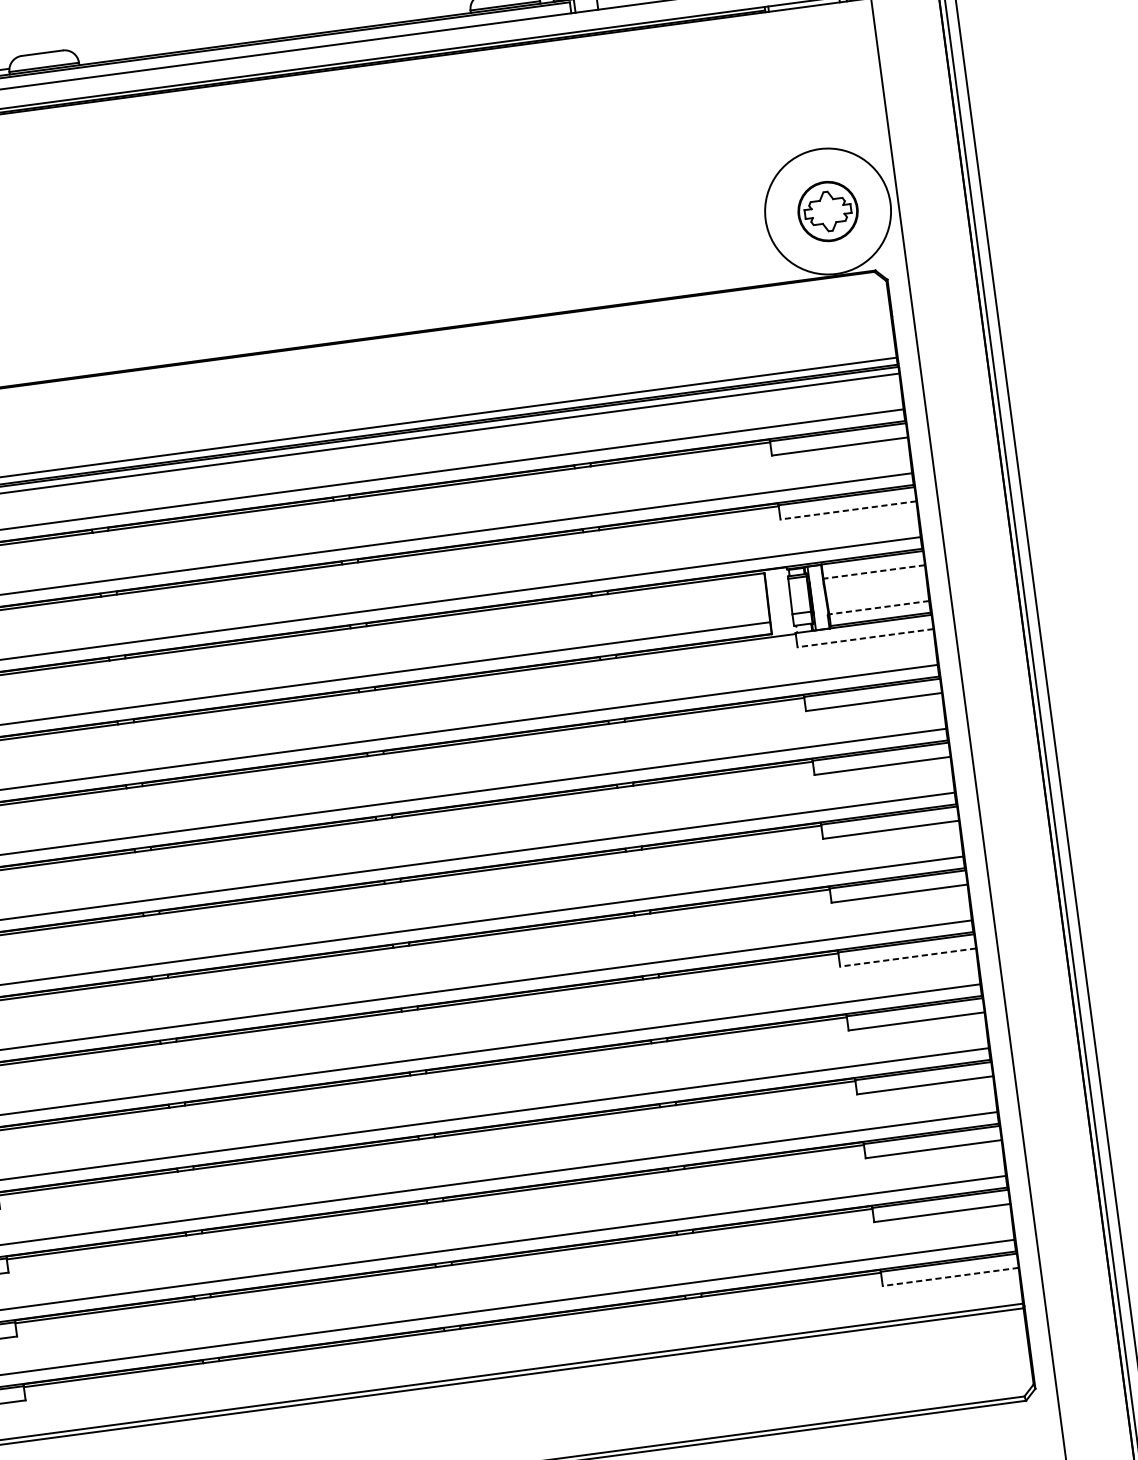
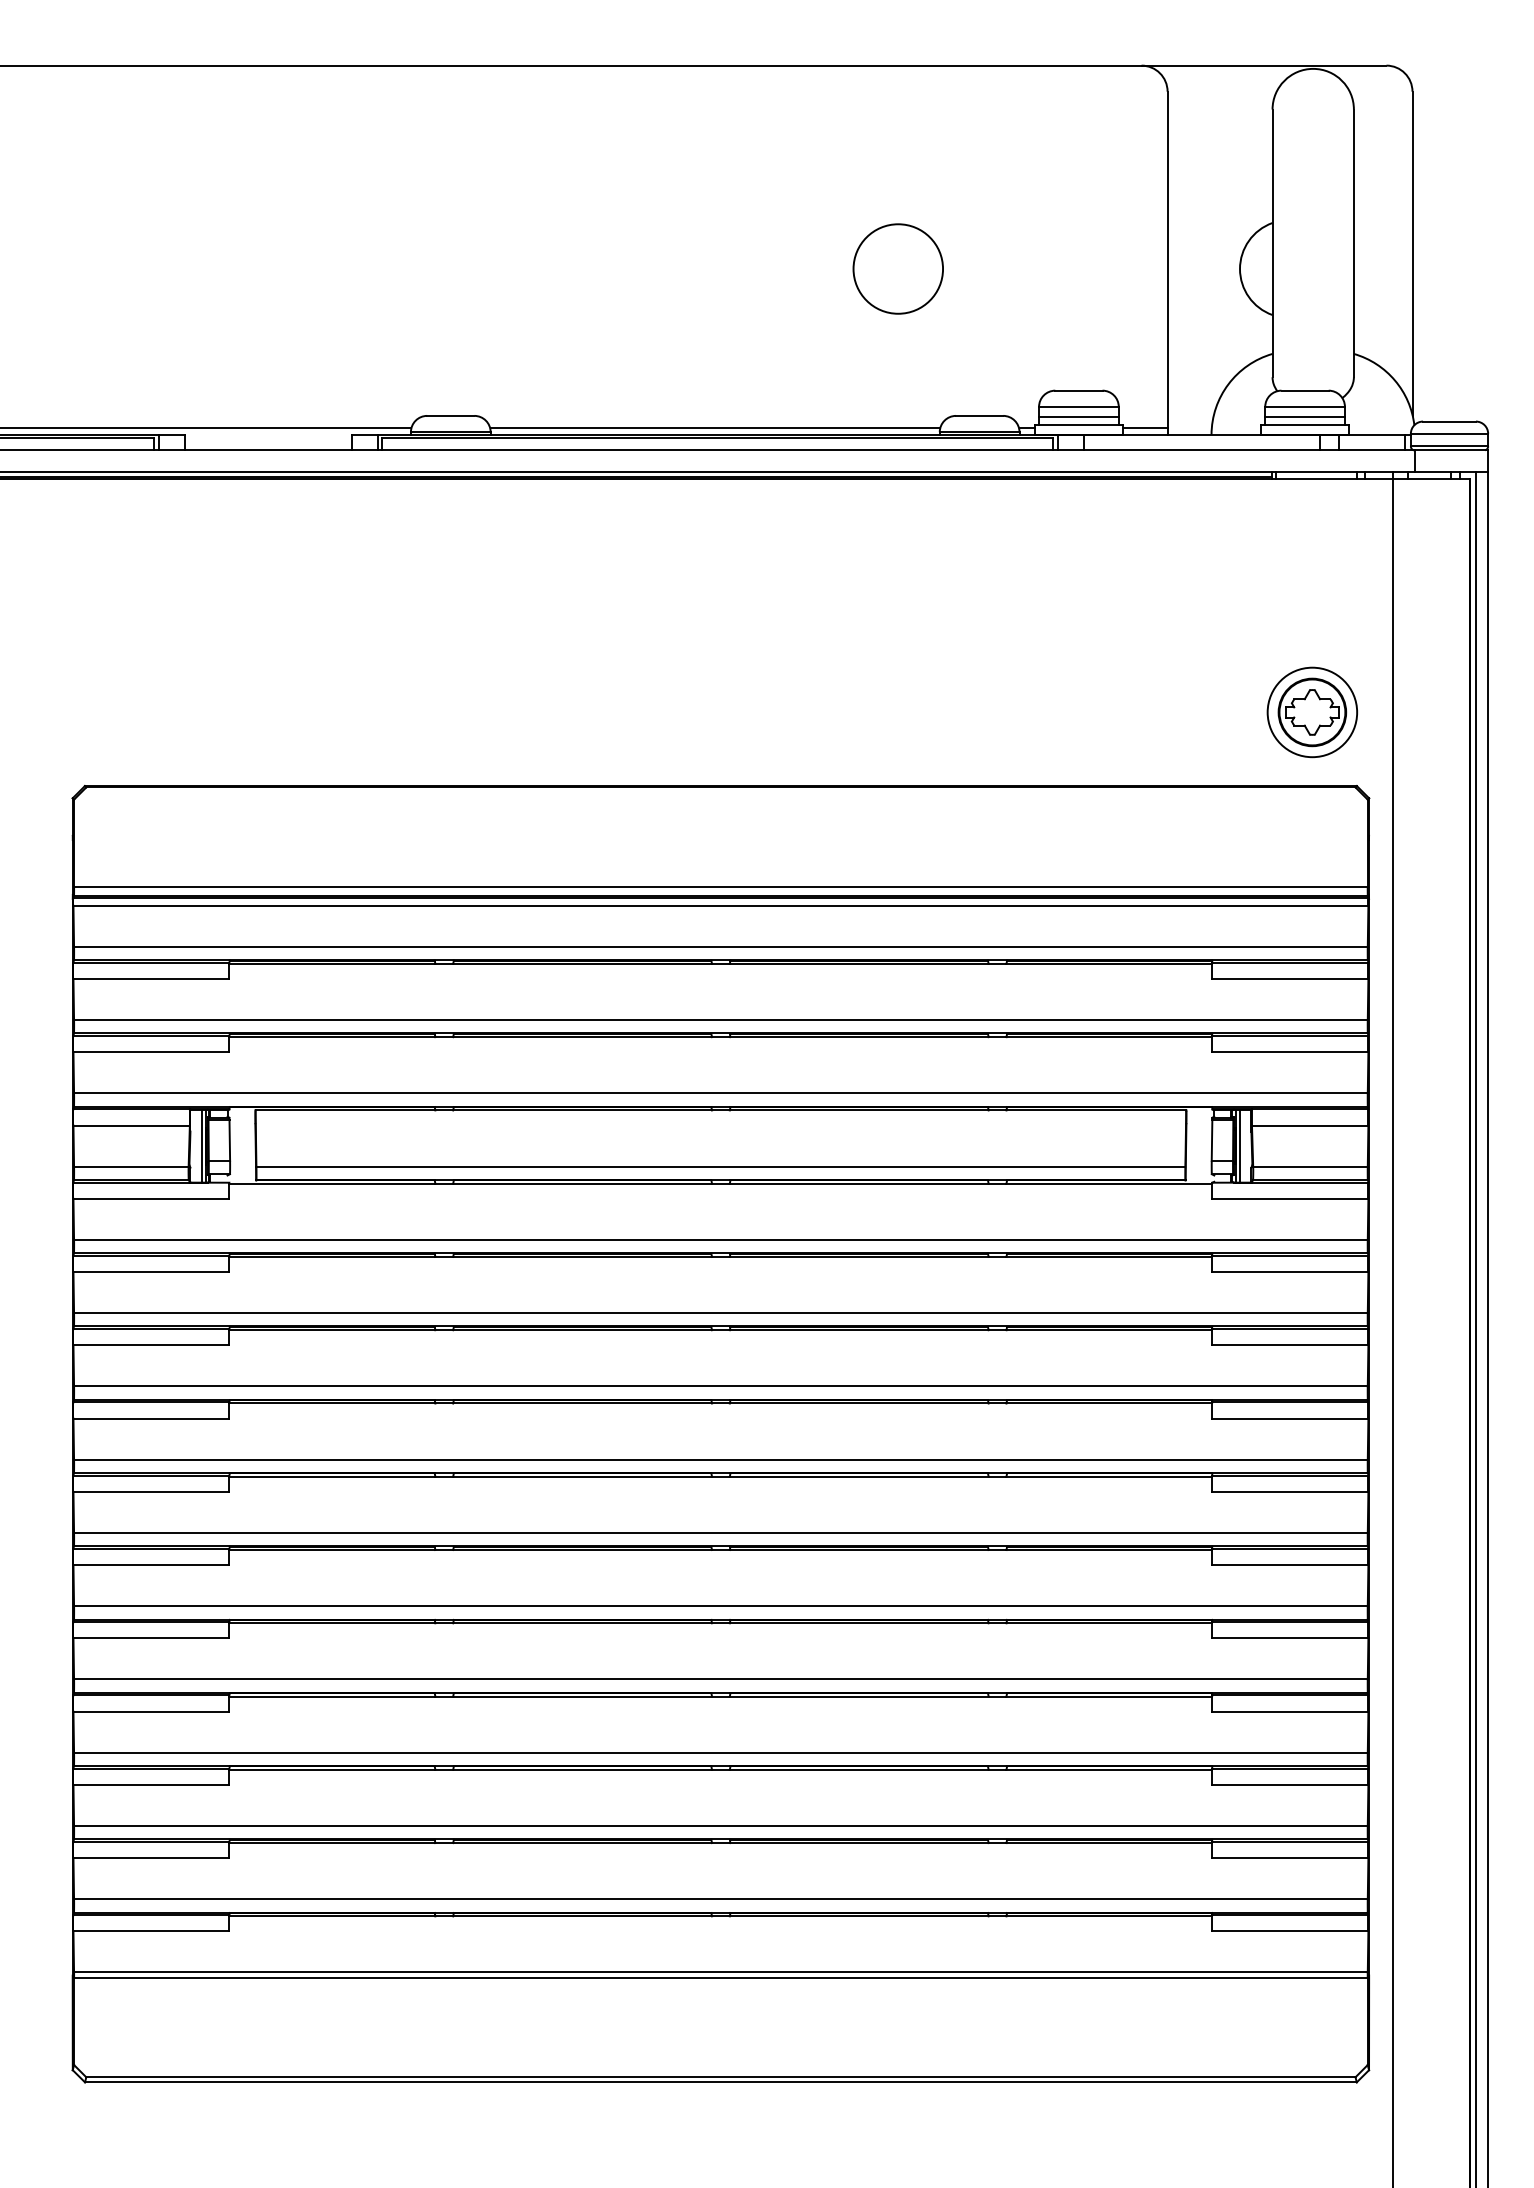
line: (273, 33) -> (714, 428), added
circle: (828, 211) -> (1312, 712), size x0.62
line: (848, 510) -> (1290, 1052), dashed -> solid
line: (873, 571) -> (1309, 1125), dashed -> solid
line: (815, 597) -> (1240, 1145), added
line: (878, 607) -> (1309, 1166), dashed -> solid
line: (865, 637) -> (1290, 1198), dashed -> solid
line: (908, 957) -> (1290, 1565), dashed -> solid
line: (950, 1276) -> (1290, 1931), dashed -> solid

